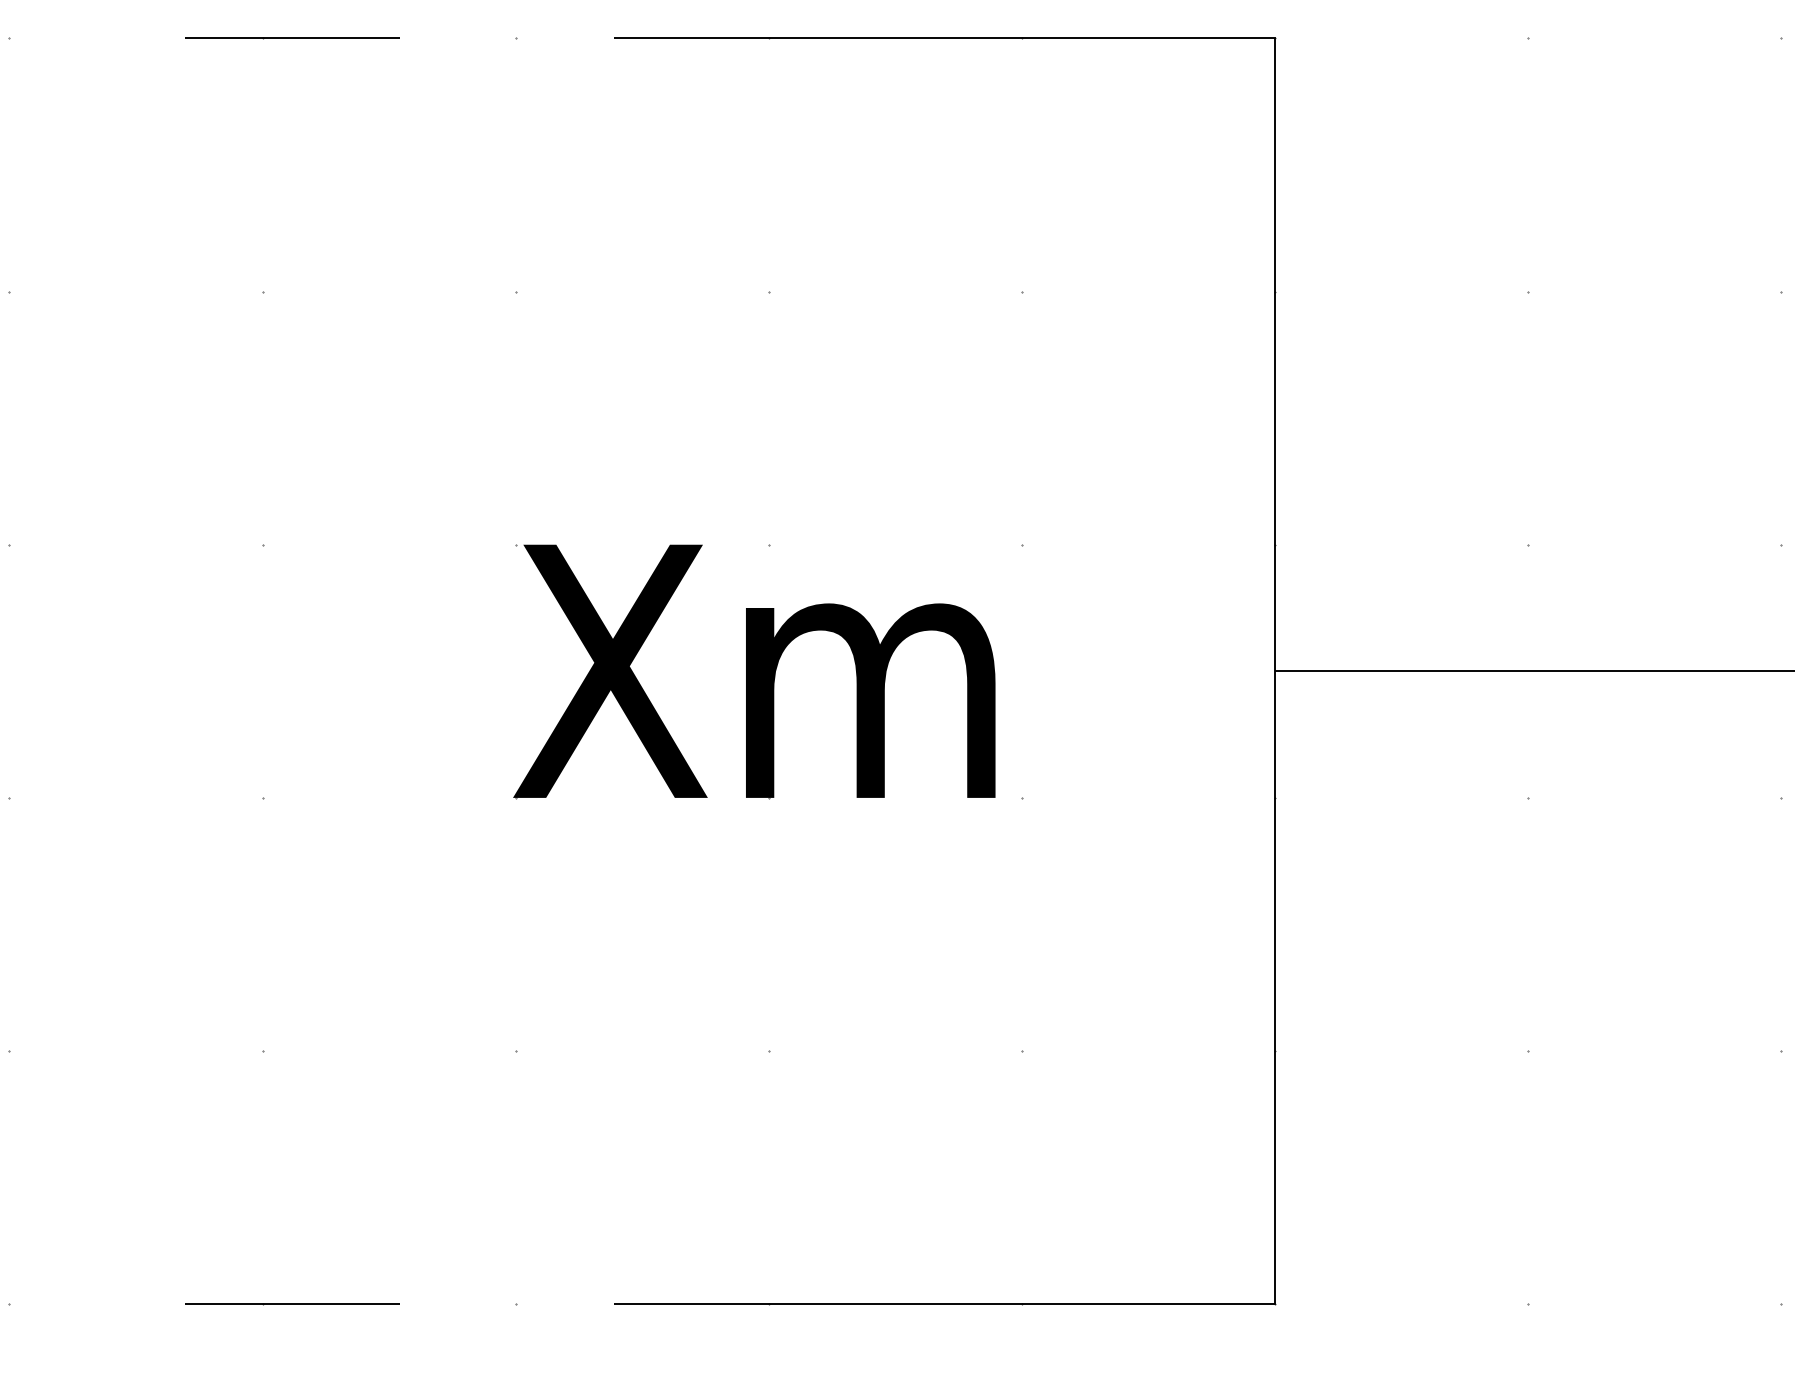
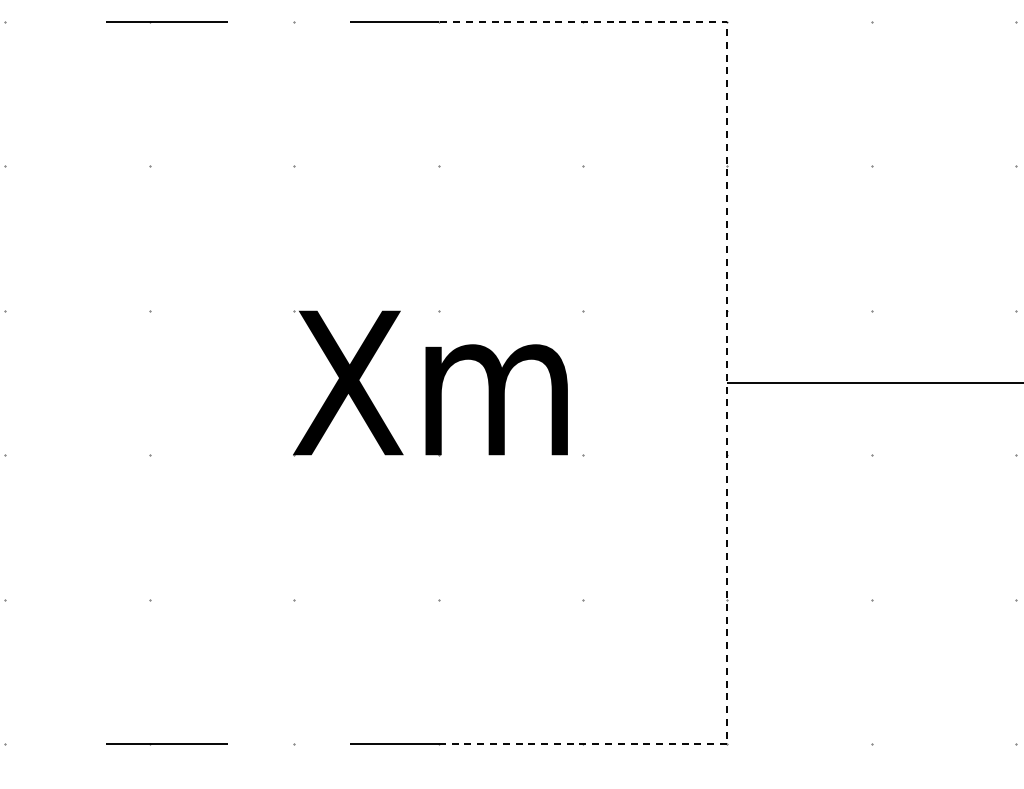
line: (1275, 670) -> (727, 382), solid -> dashed

